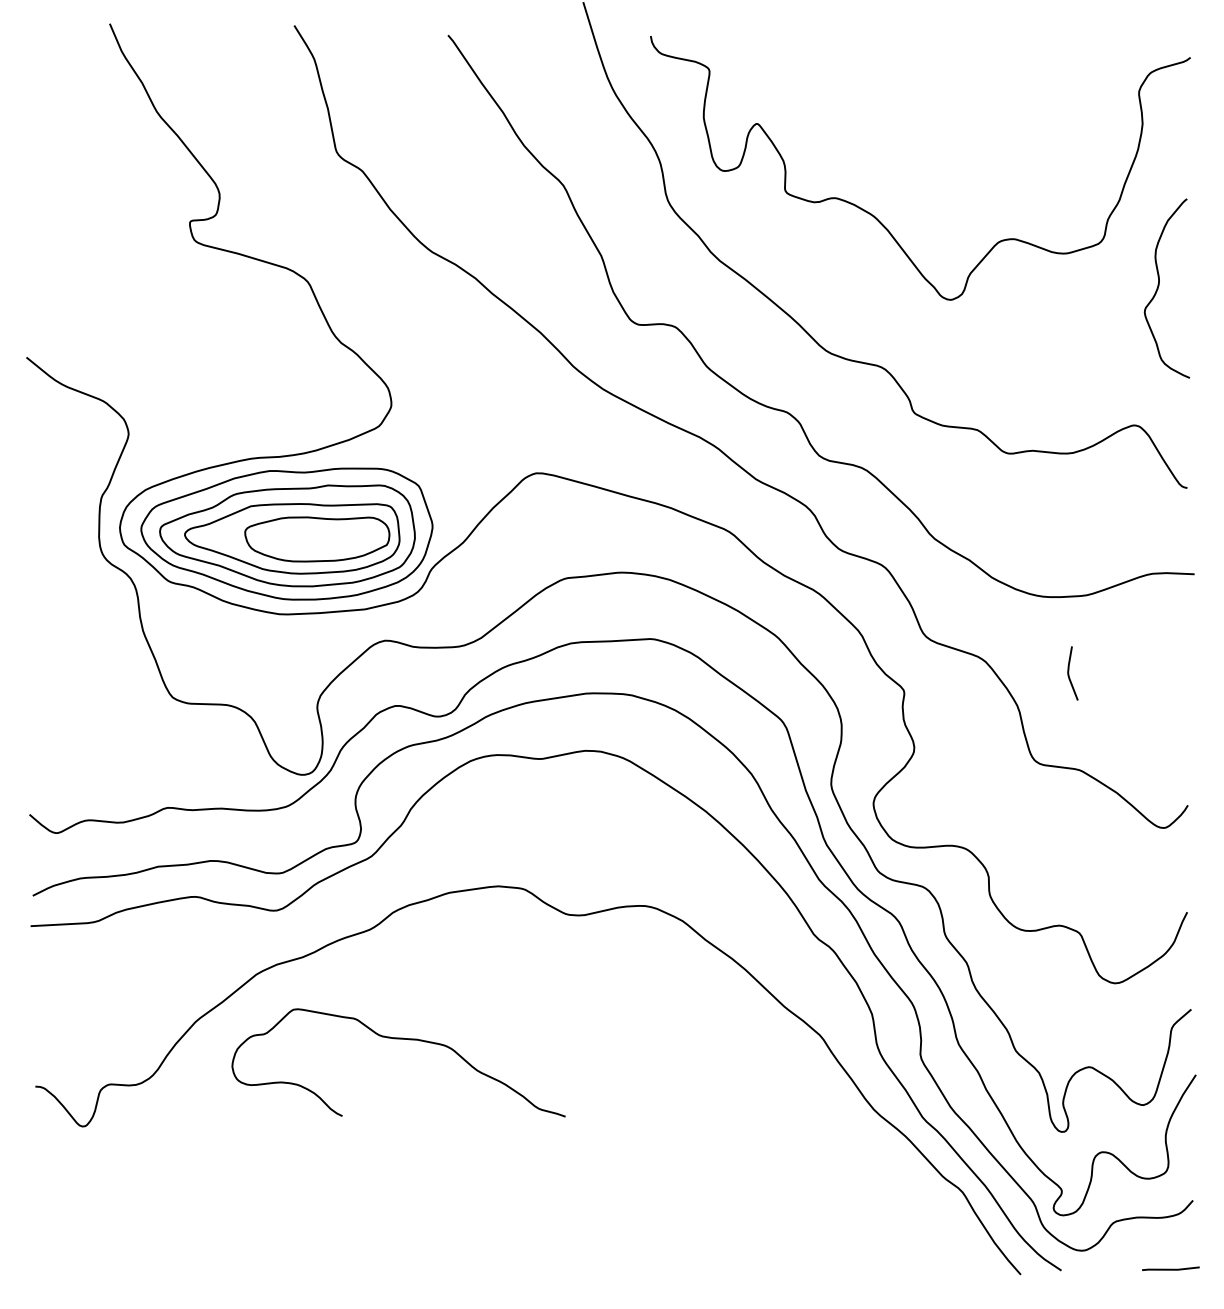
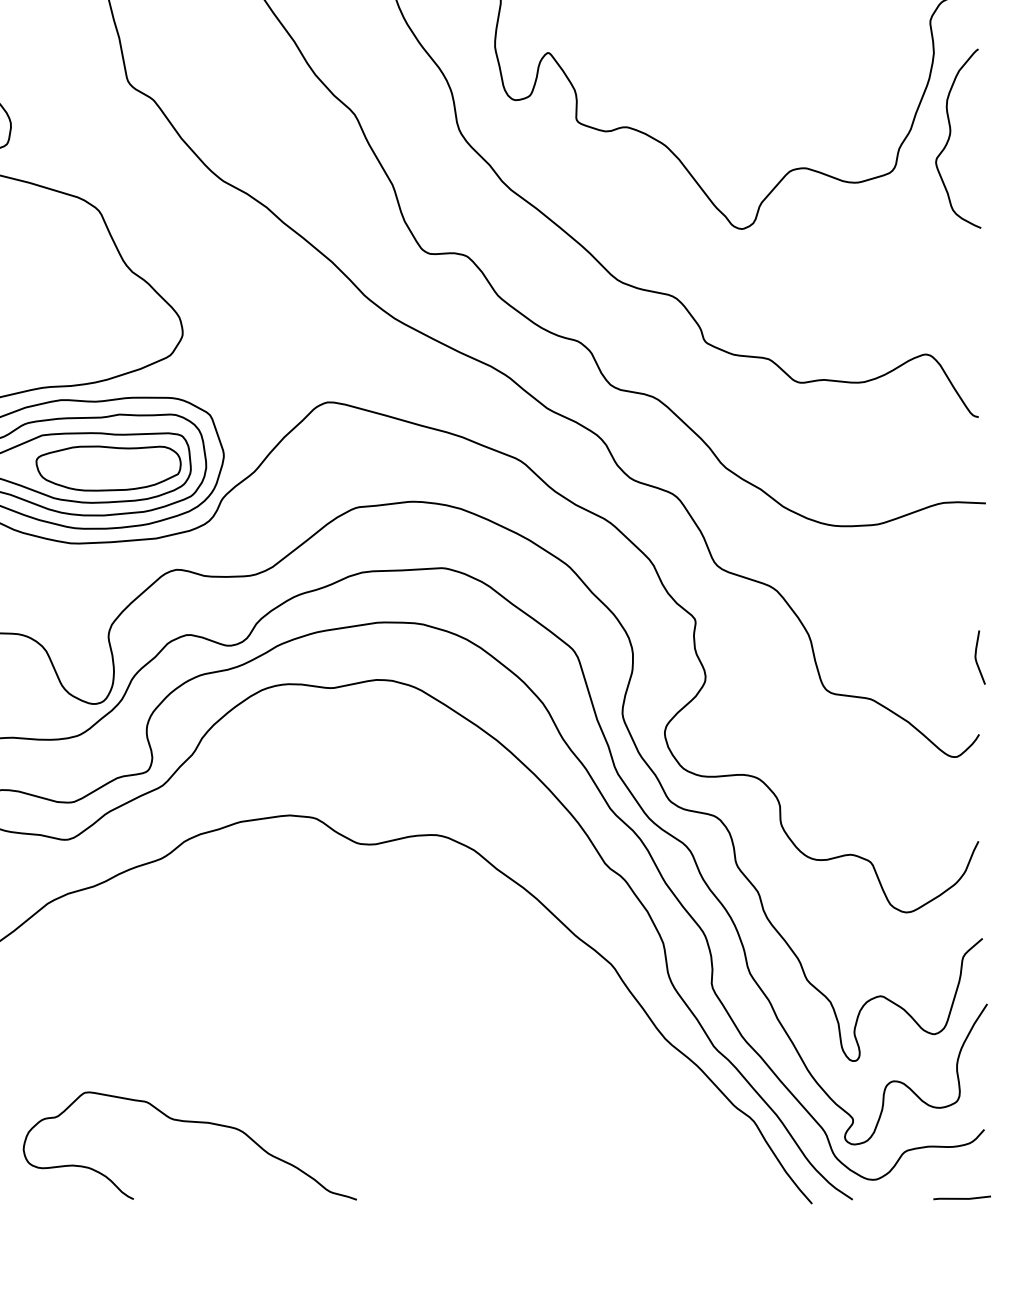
curve: (1159, 286) -> (950, 136), moved
curve: (1069, 673) -> (976, 657), moved
curve: (398, 1039) -> (189, 1122), moved

